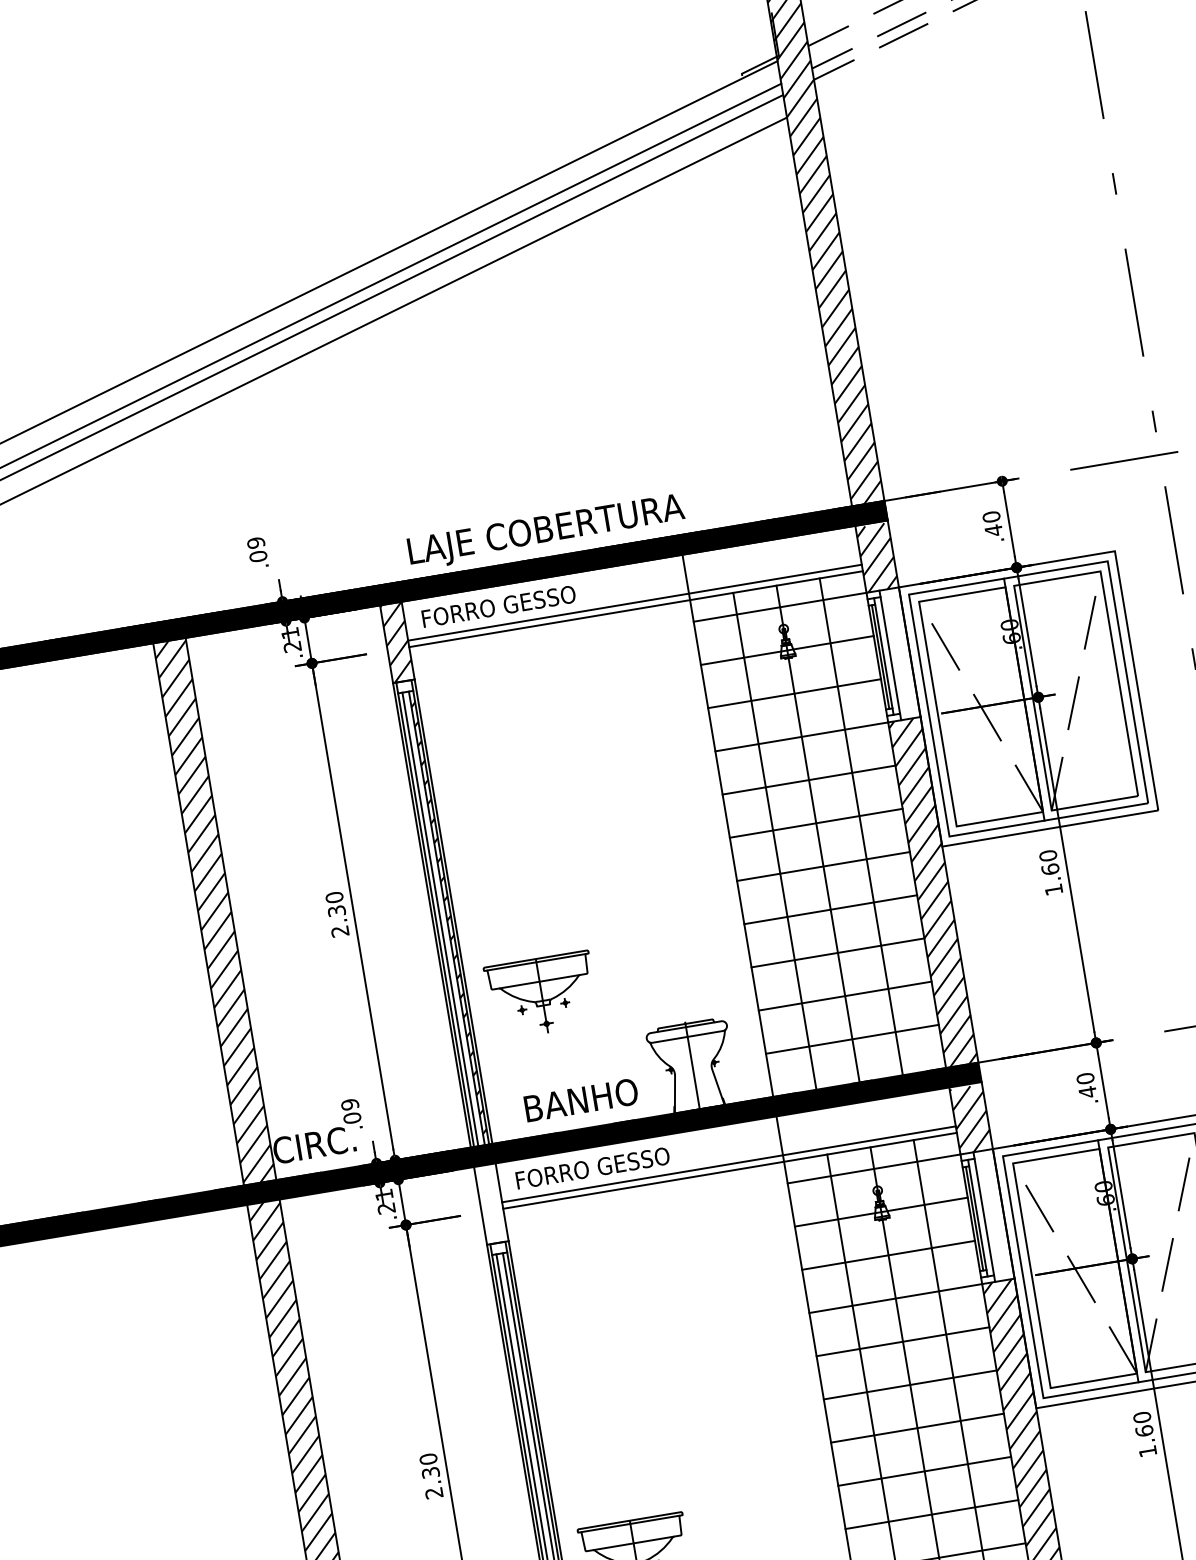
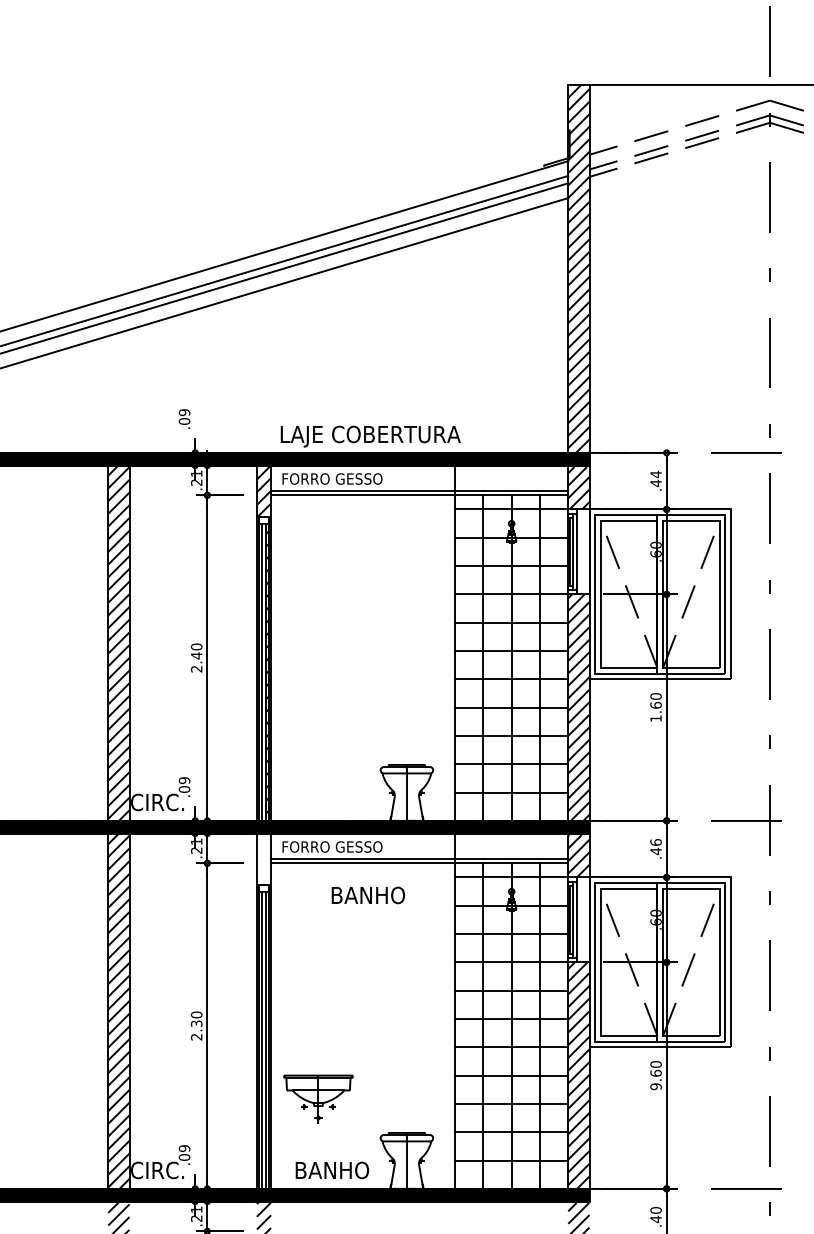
text: (990, 517) -> (655, 474), .40 -> .44
text: (336, 910) -> (196, 655), 2.30 -> 2.40
part: (541, 993) -> (318, 730), removed
text: (1084, 1078) -> (655, 842), .40 -> .46
text: (581, 1100) -> (368, 895), moved
text: (1147, 1451) -> (655, 1086), 1.60 -> 9.60

